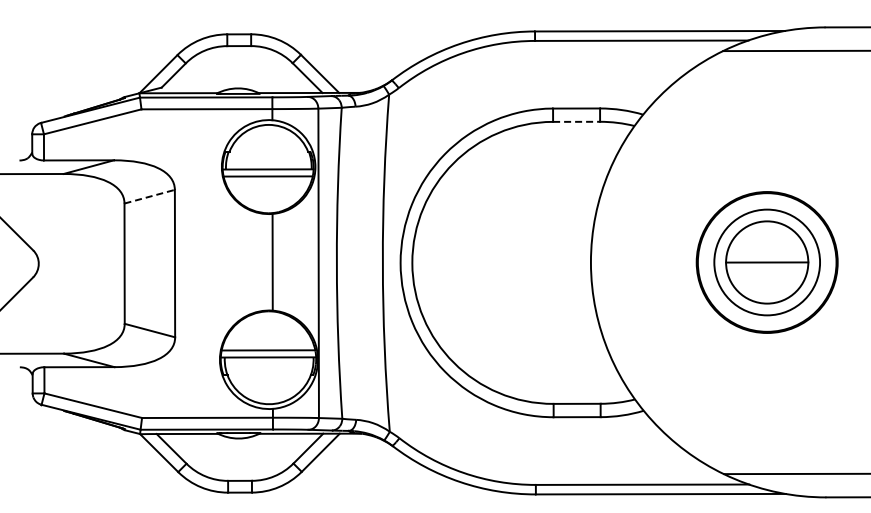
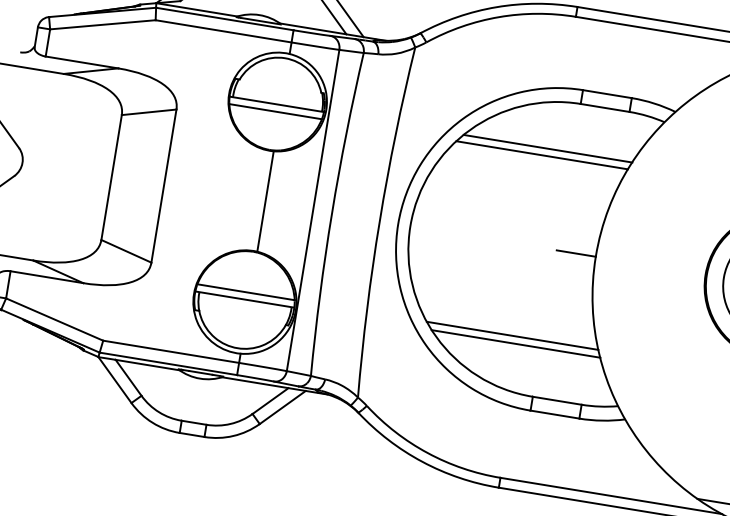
line: (577, 121) -> (606, 107), dashed -> solid
line: (529, 168) -> (548, 148), added
line: (524, 175) -> (541, 154), added
line: (150, 196) -> (150, 112), dashed -> solid
line: (571, 262) -> (575, 253), added
line: (524, 349) -> (511, 335), added
line: (529, 356) -> (515, 343), added

